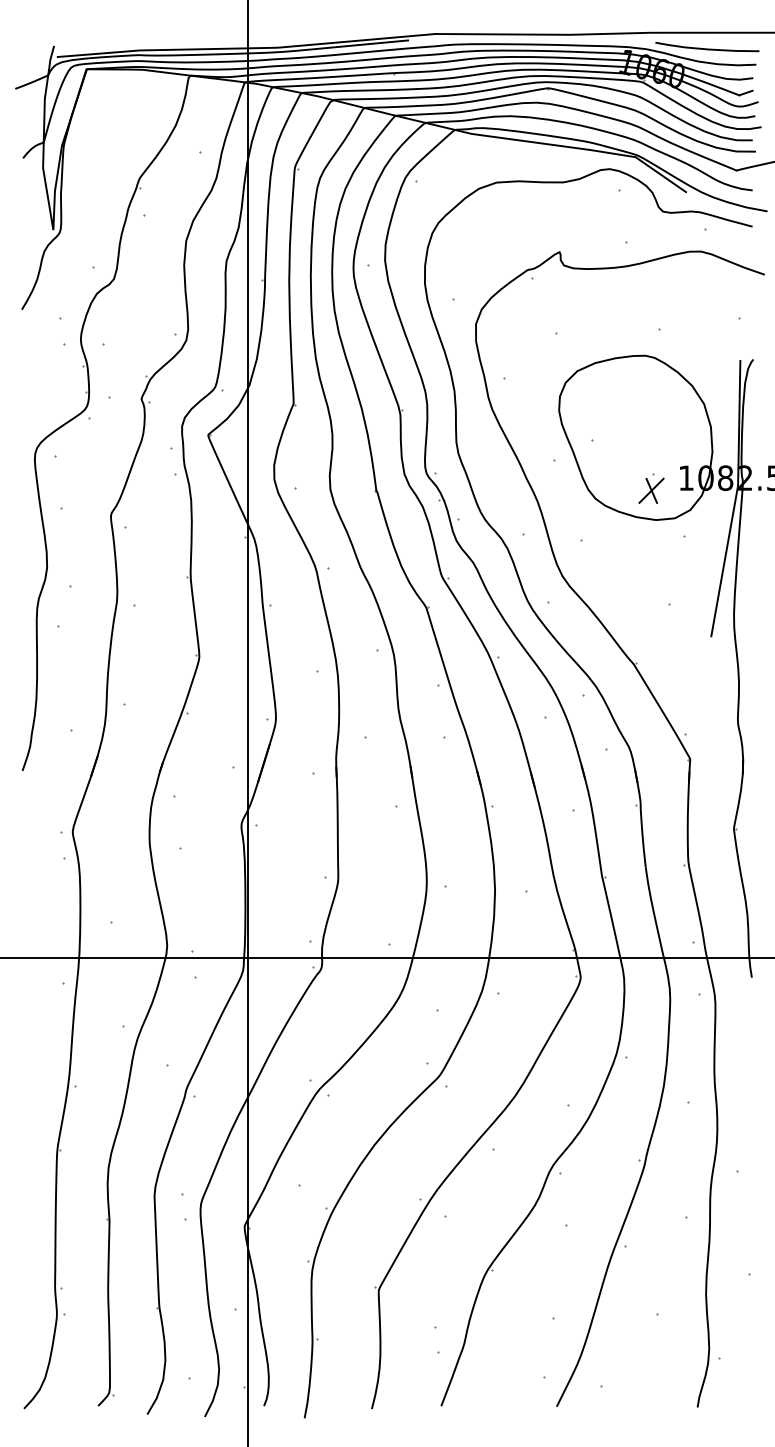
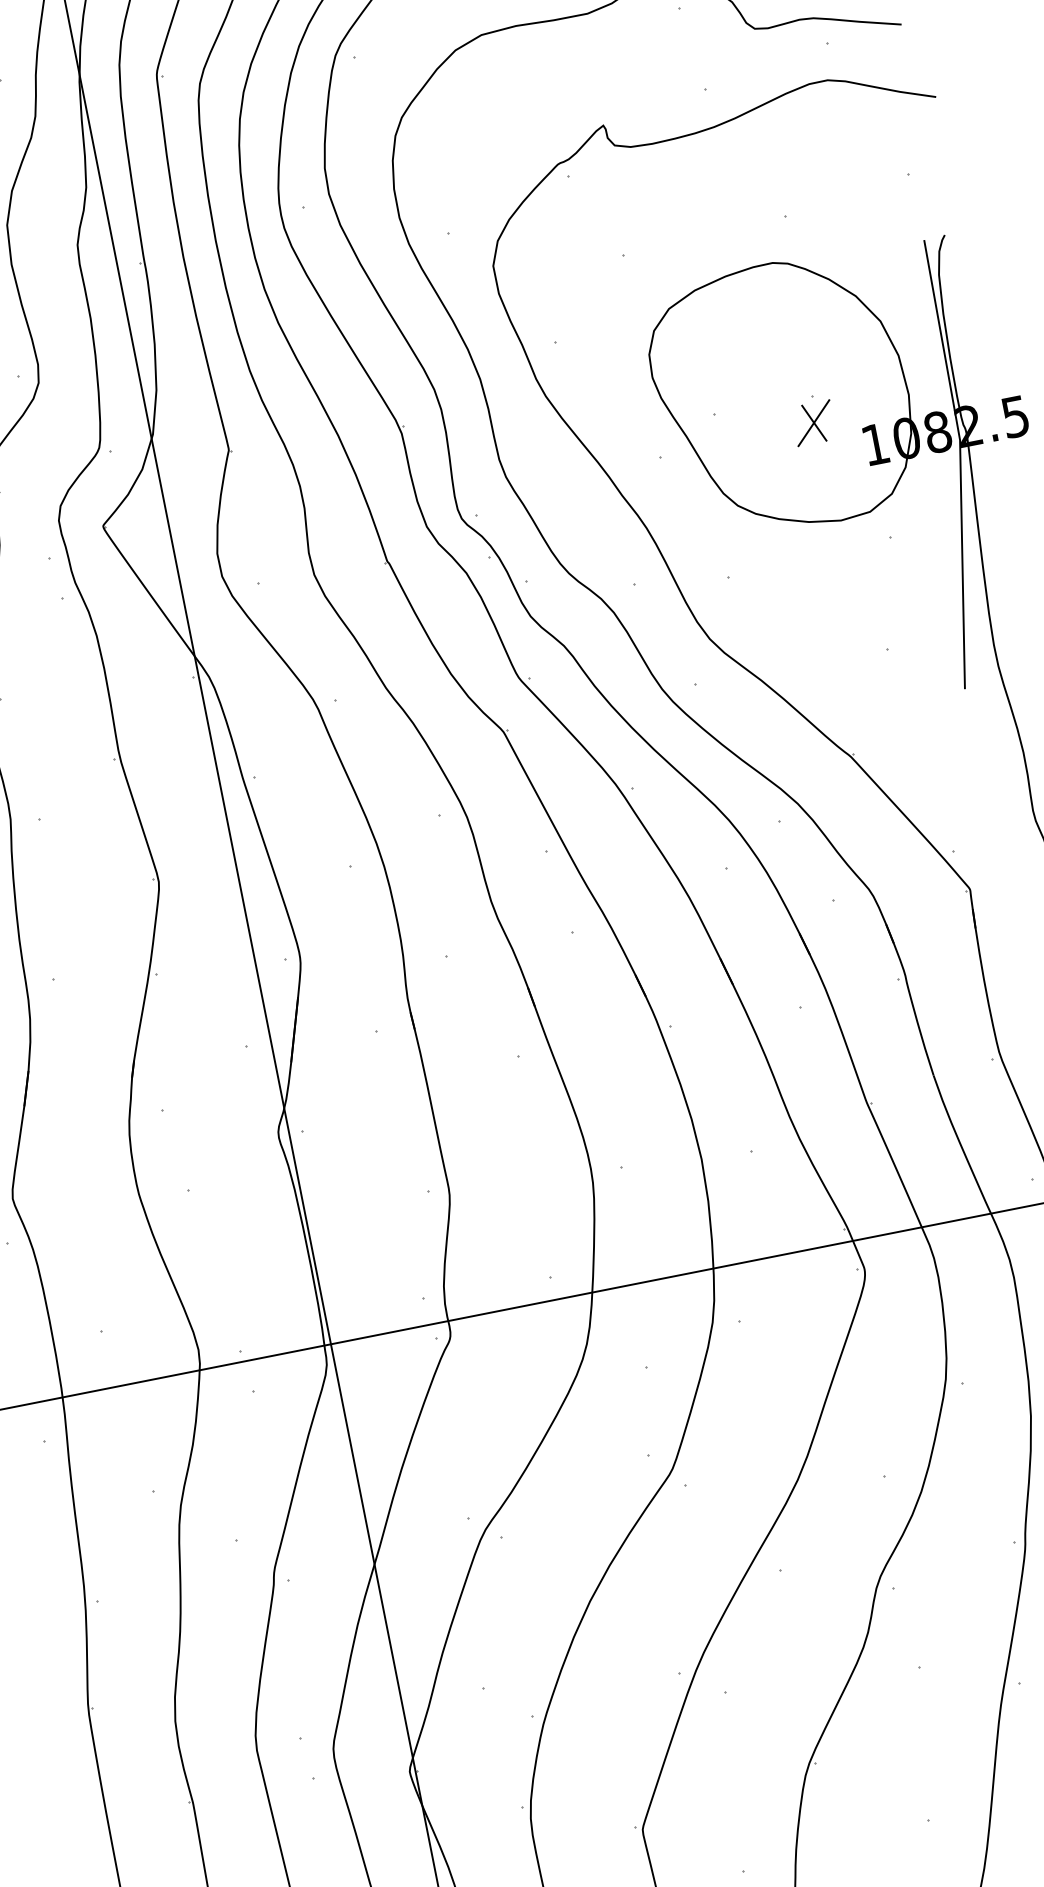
part: (651, 488) -> (813, 419), moved

